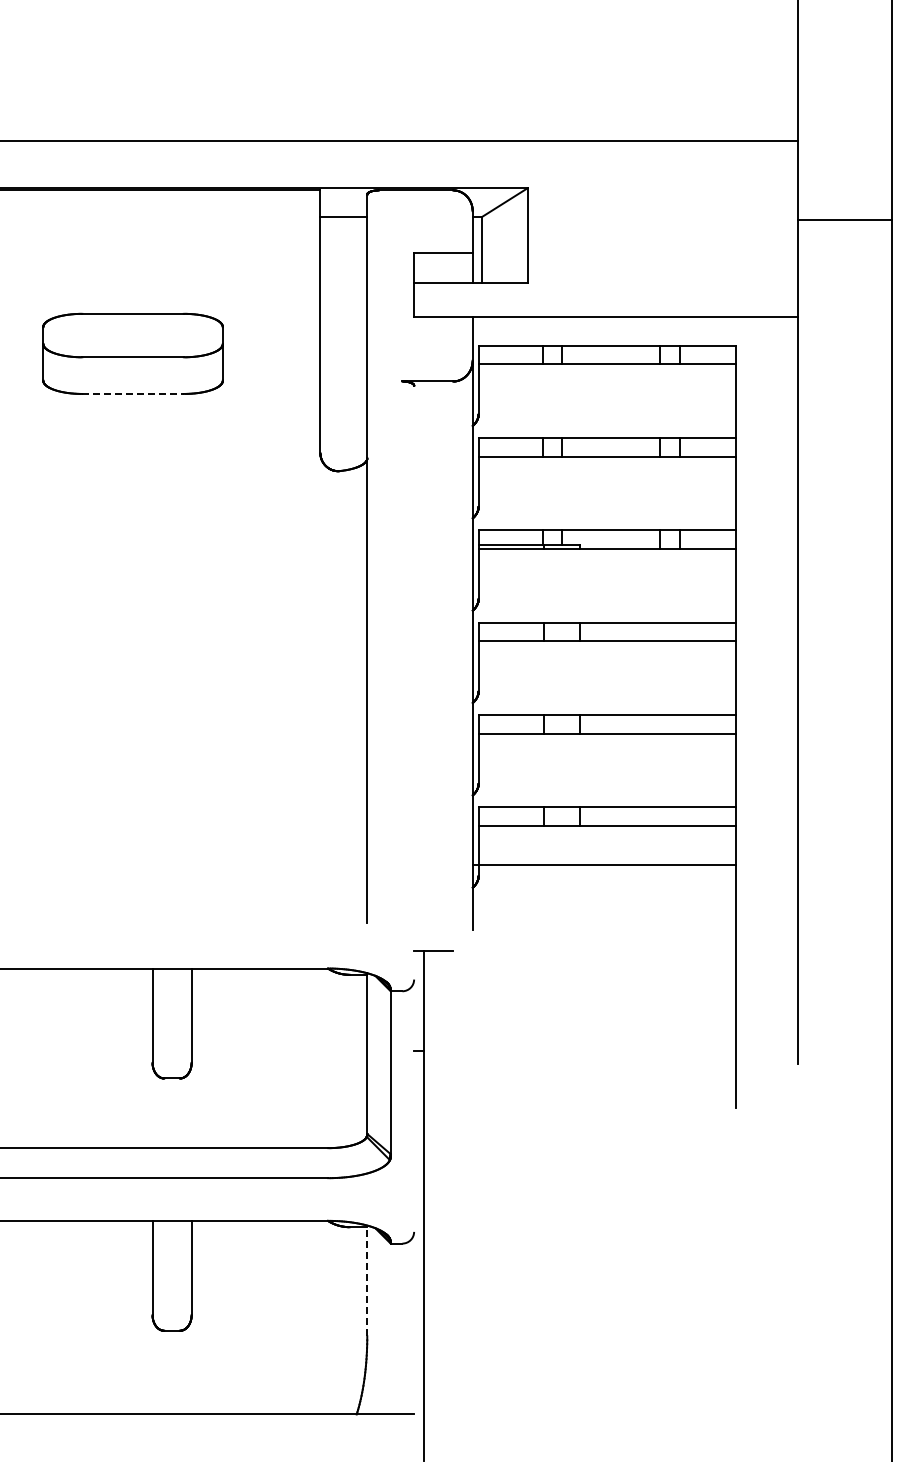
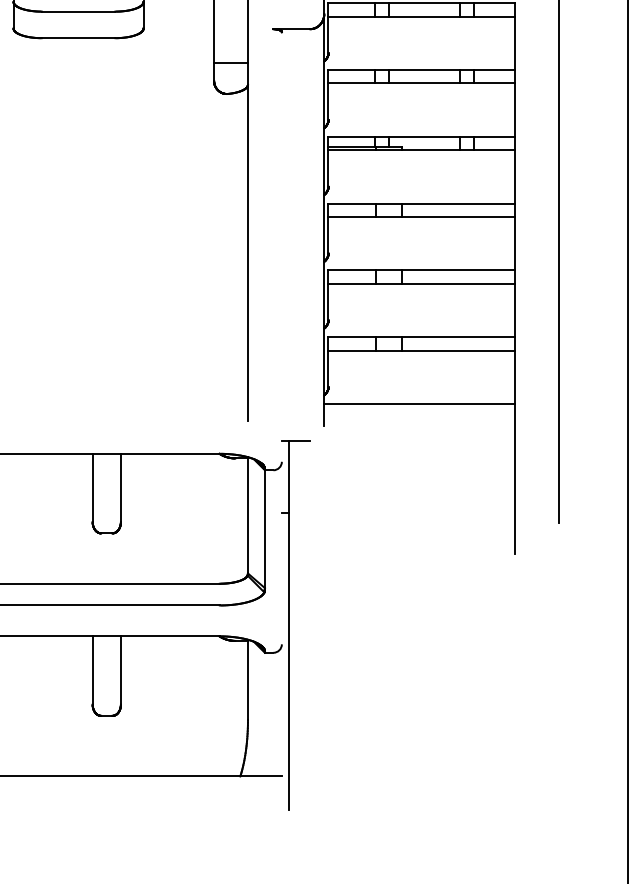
line: (133, 393) -> (78, 37), dashed -> solid
line: (343, 428) -> (230, 63), added
line: (604, 865) -> (419, 404), moved
line: (367, 1280) -> (248, 679), dashed -> solid

